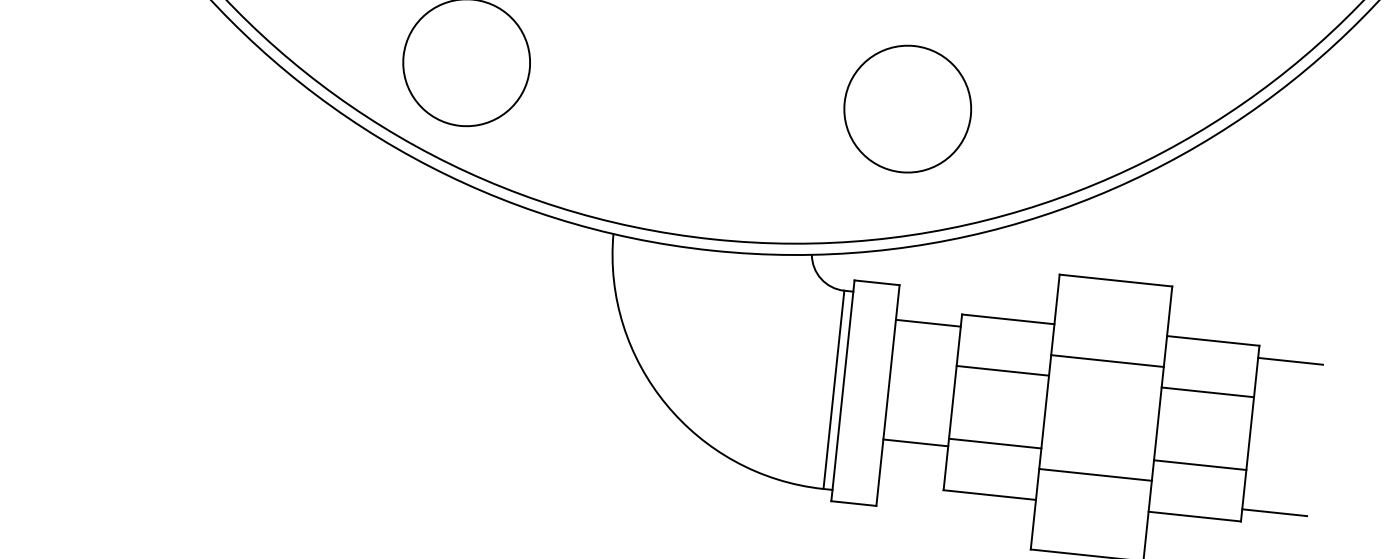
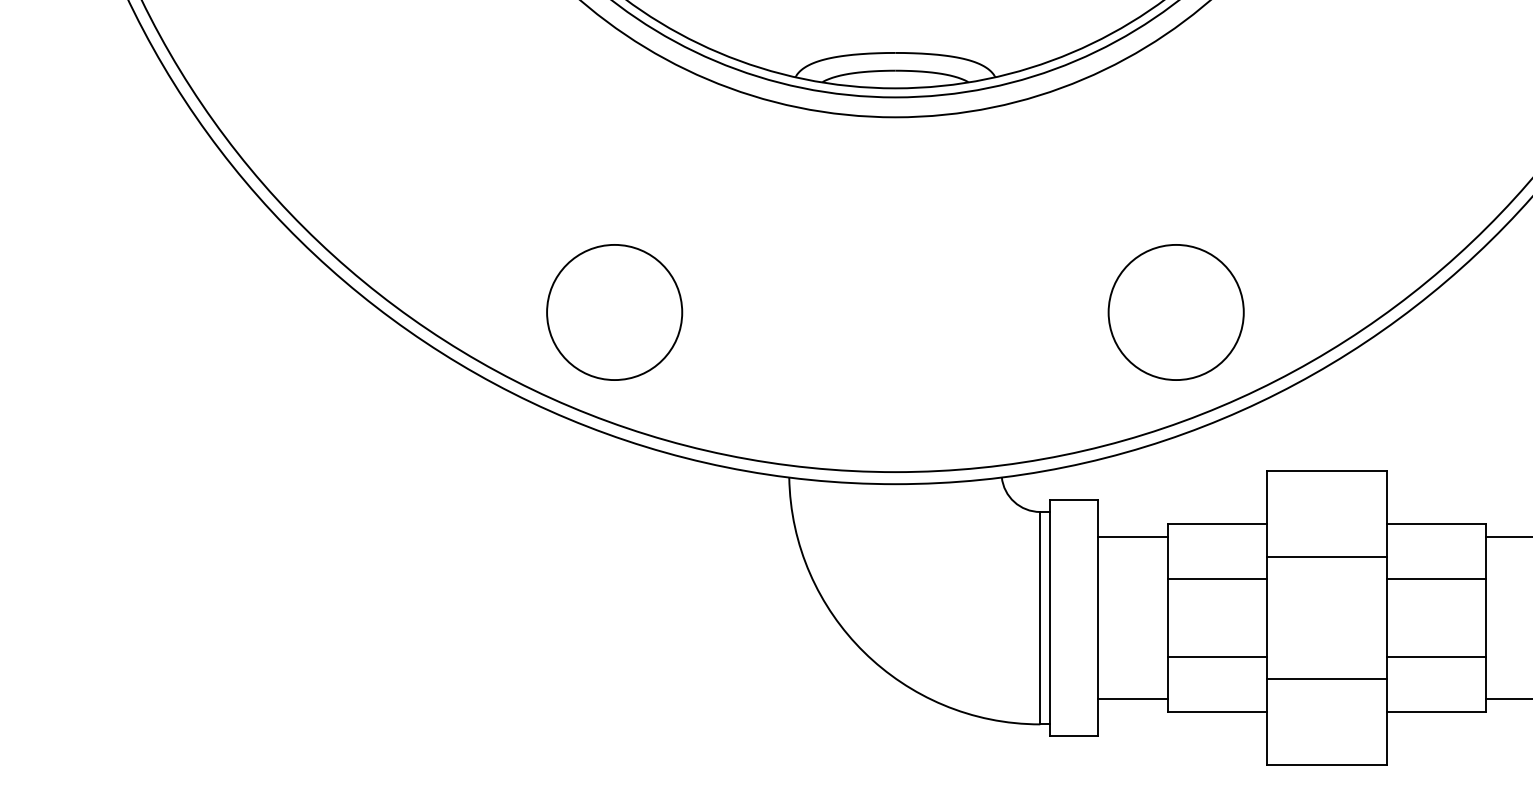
circle: (907, 109) -> (1175, 312), moved
line: (915, 443) -> (1132, 699), moved

